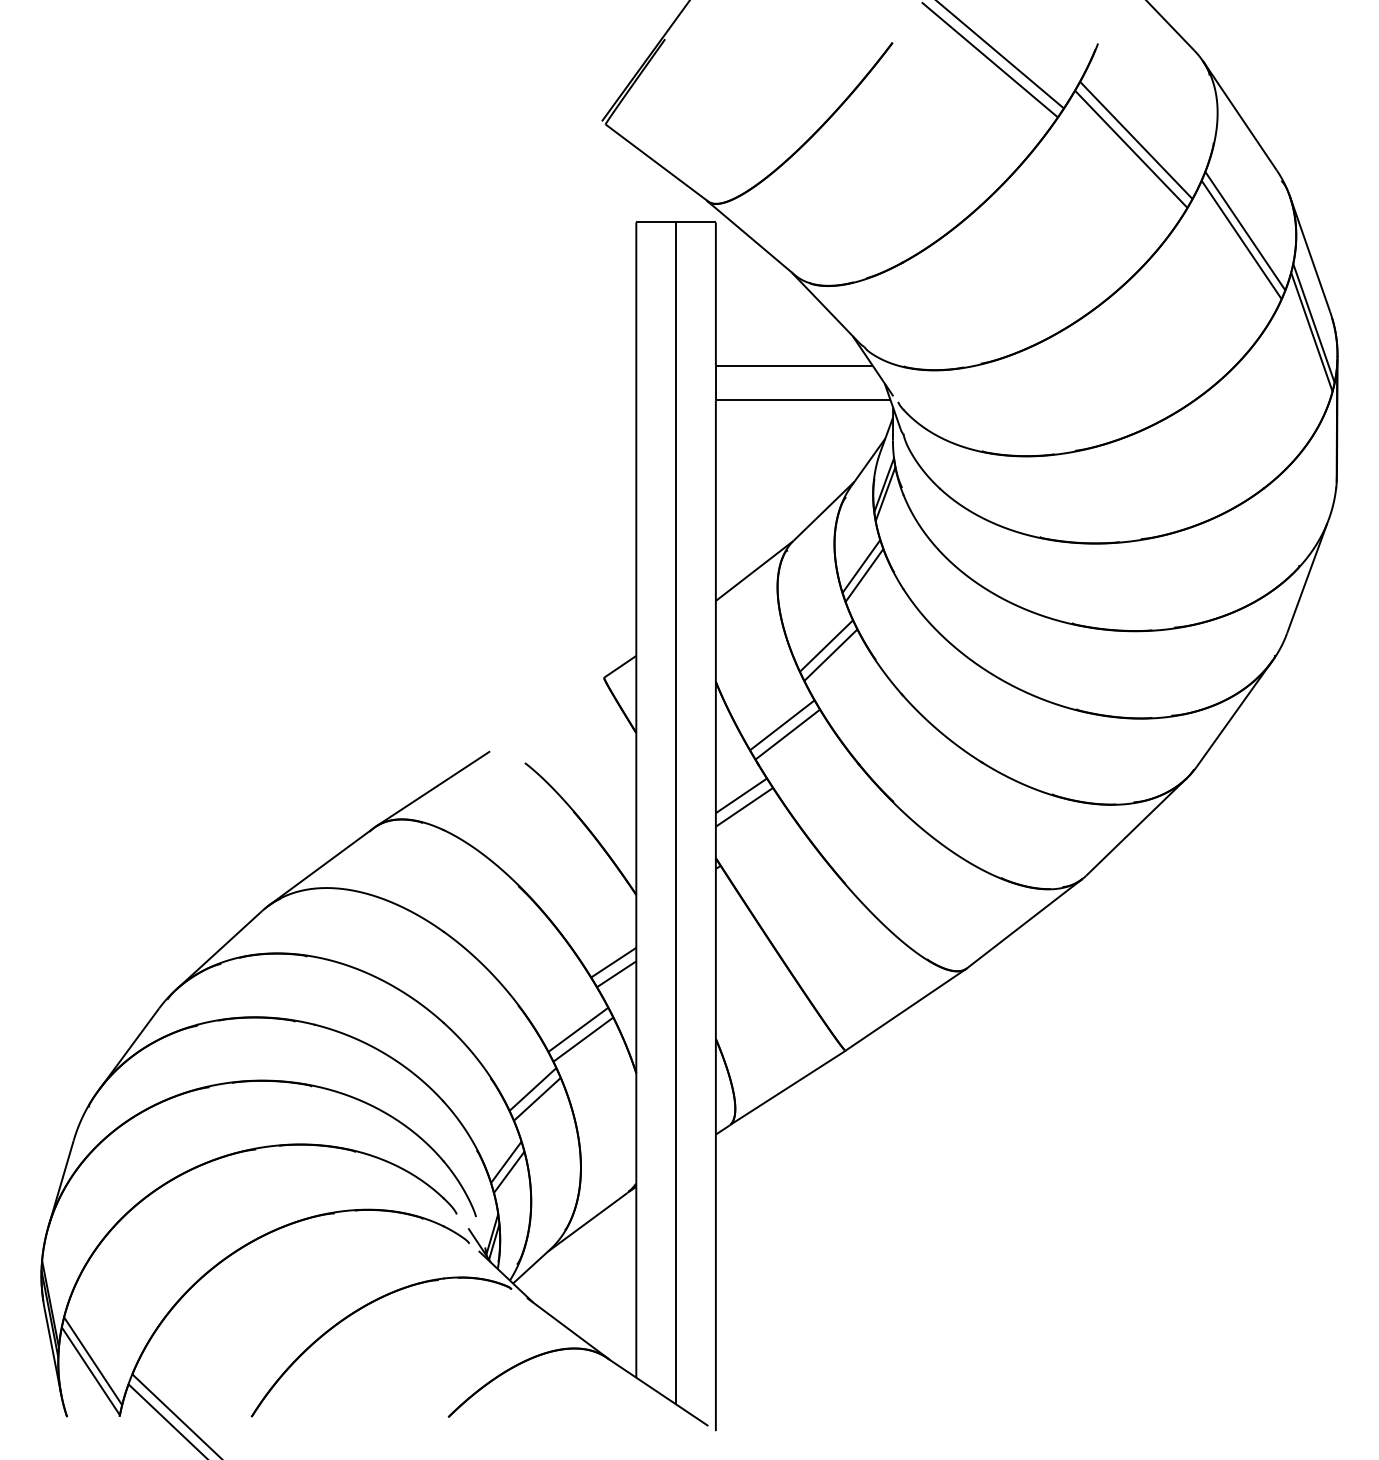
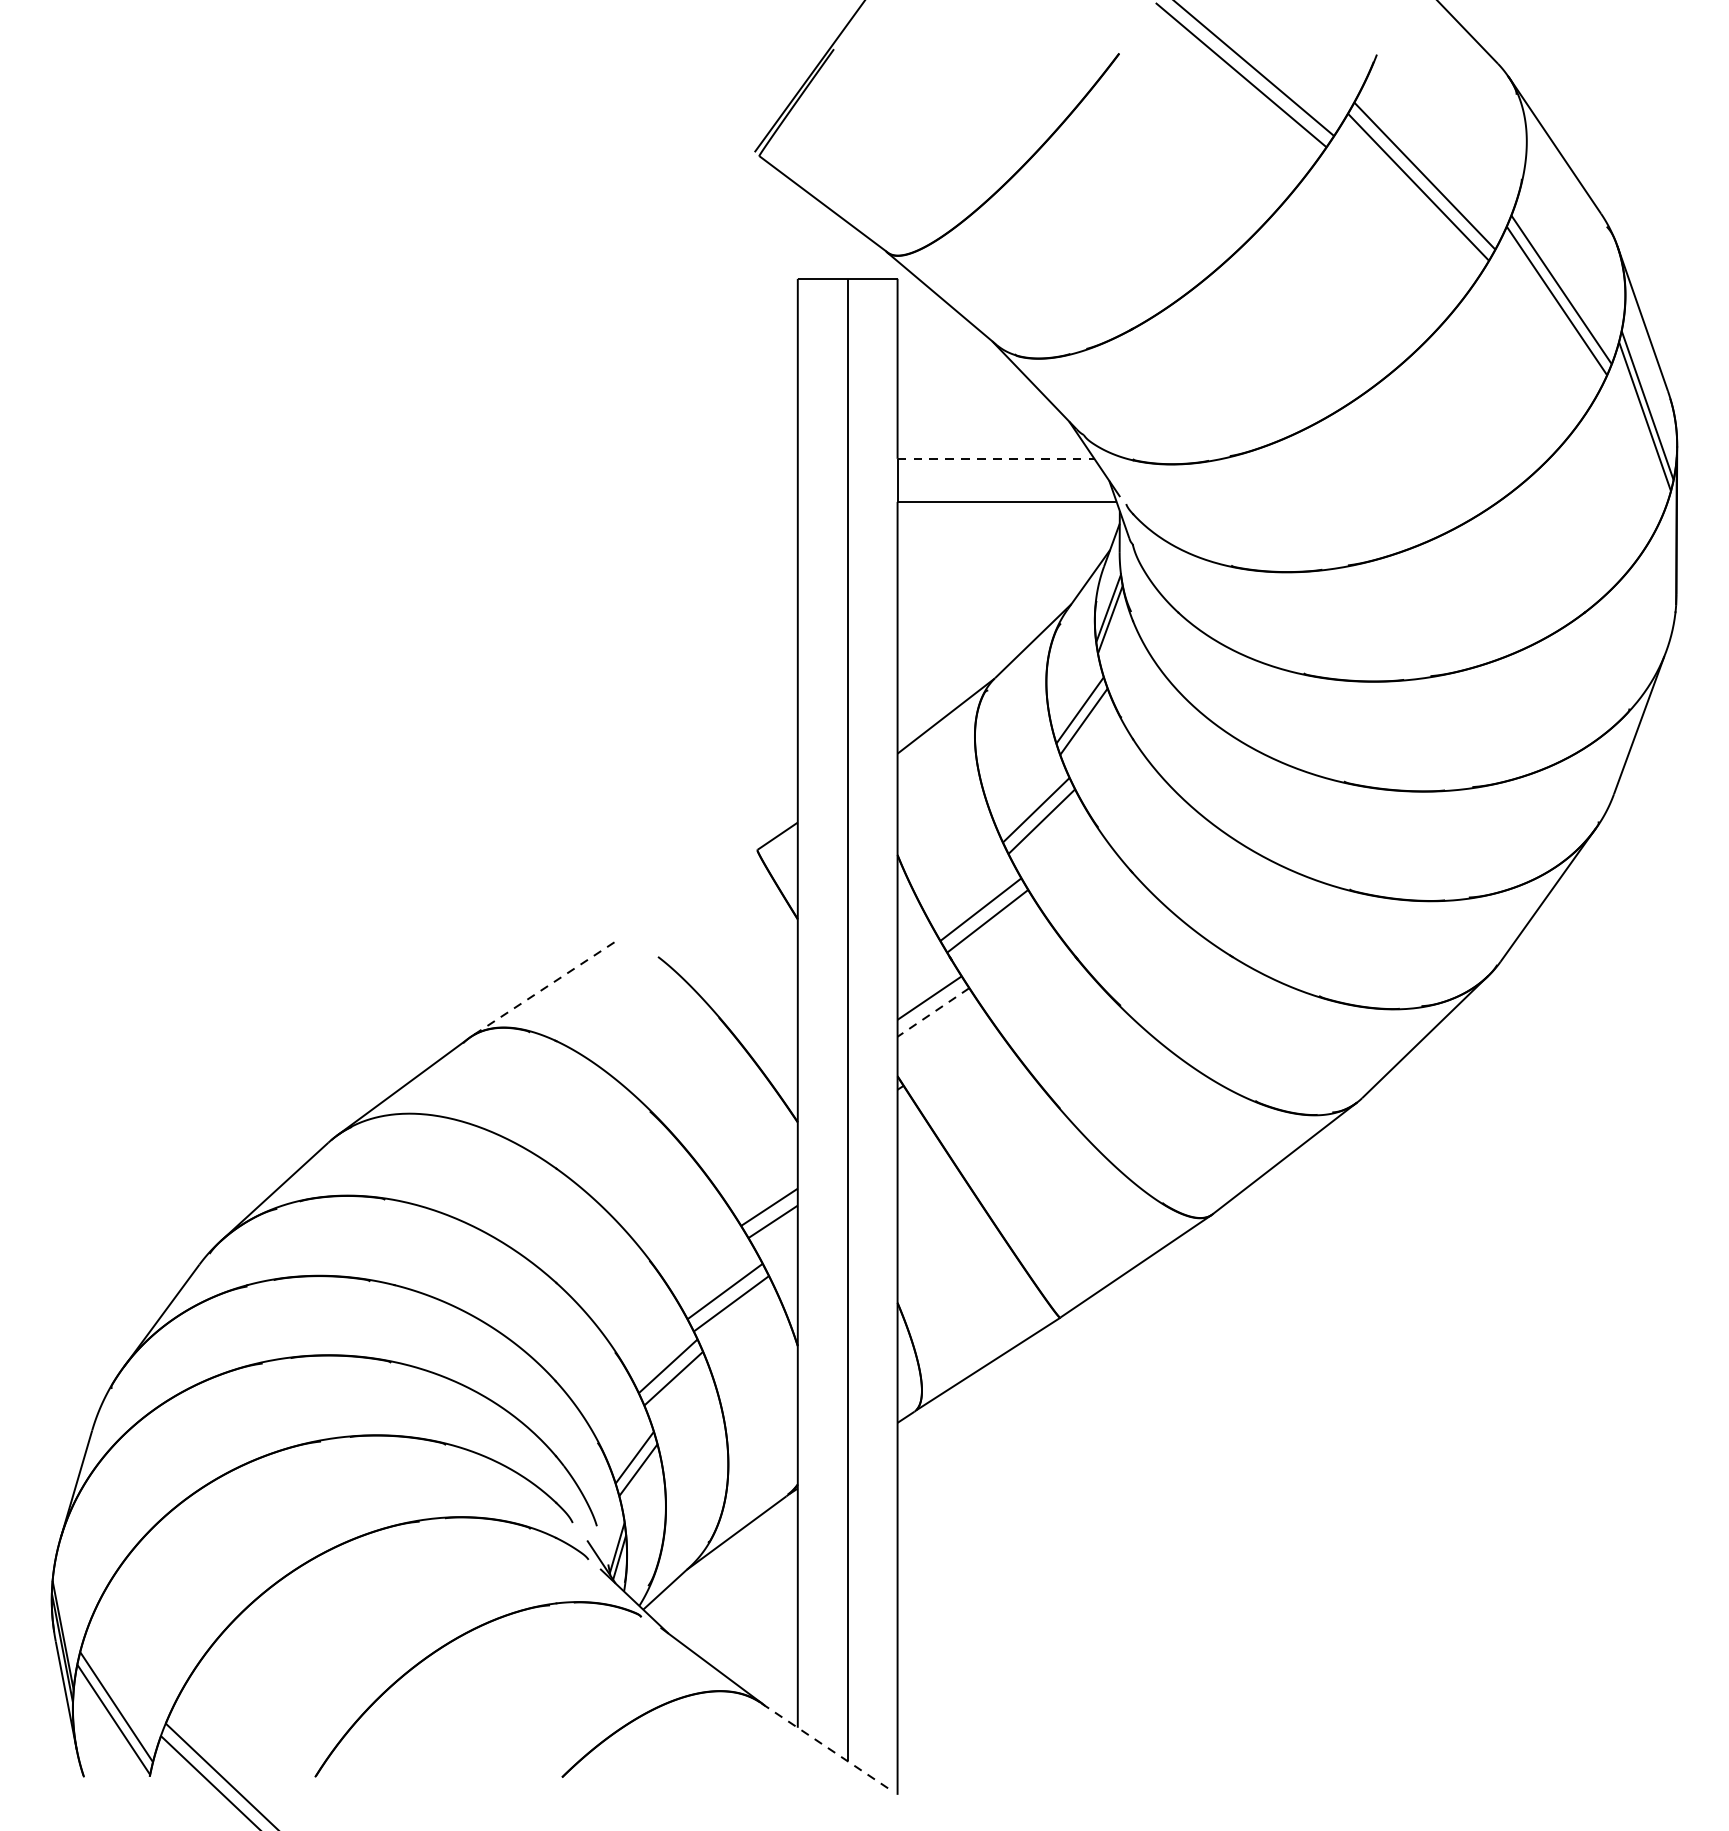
line: (794, 365) -> (996, 458), solid -> dashed
line: (432, 789) -> (542, 990), solid -> dashed
line: (744, 807) -> (933, 1012), solid -> dashed
line: (656, 1391) -> (823, 1745), solid -> dashed

